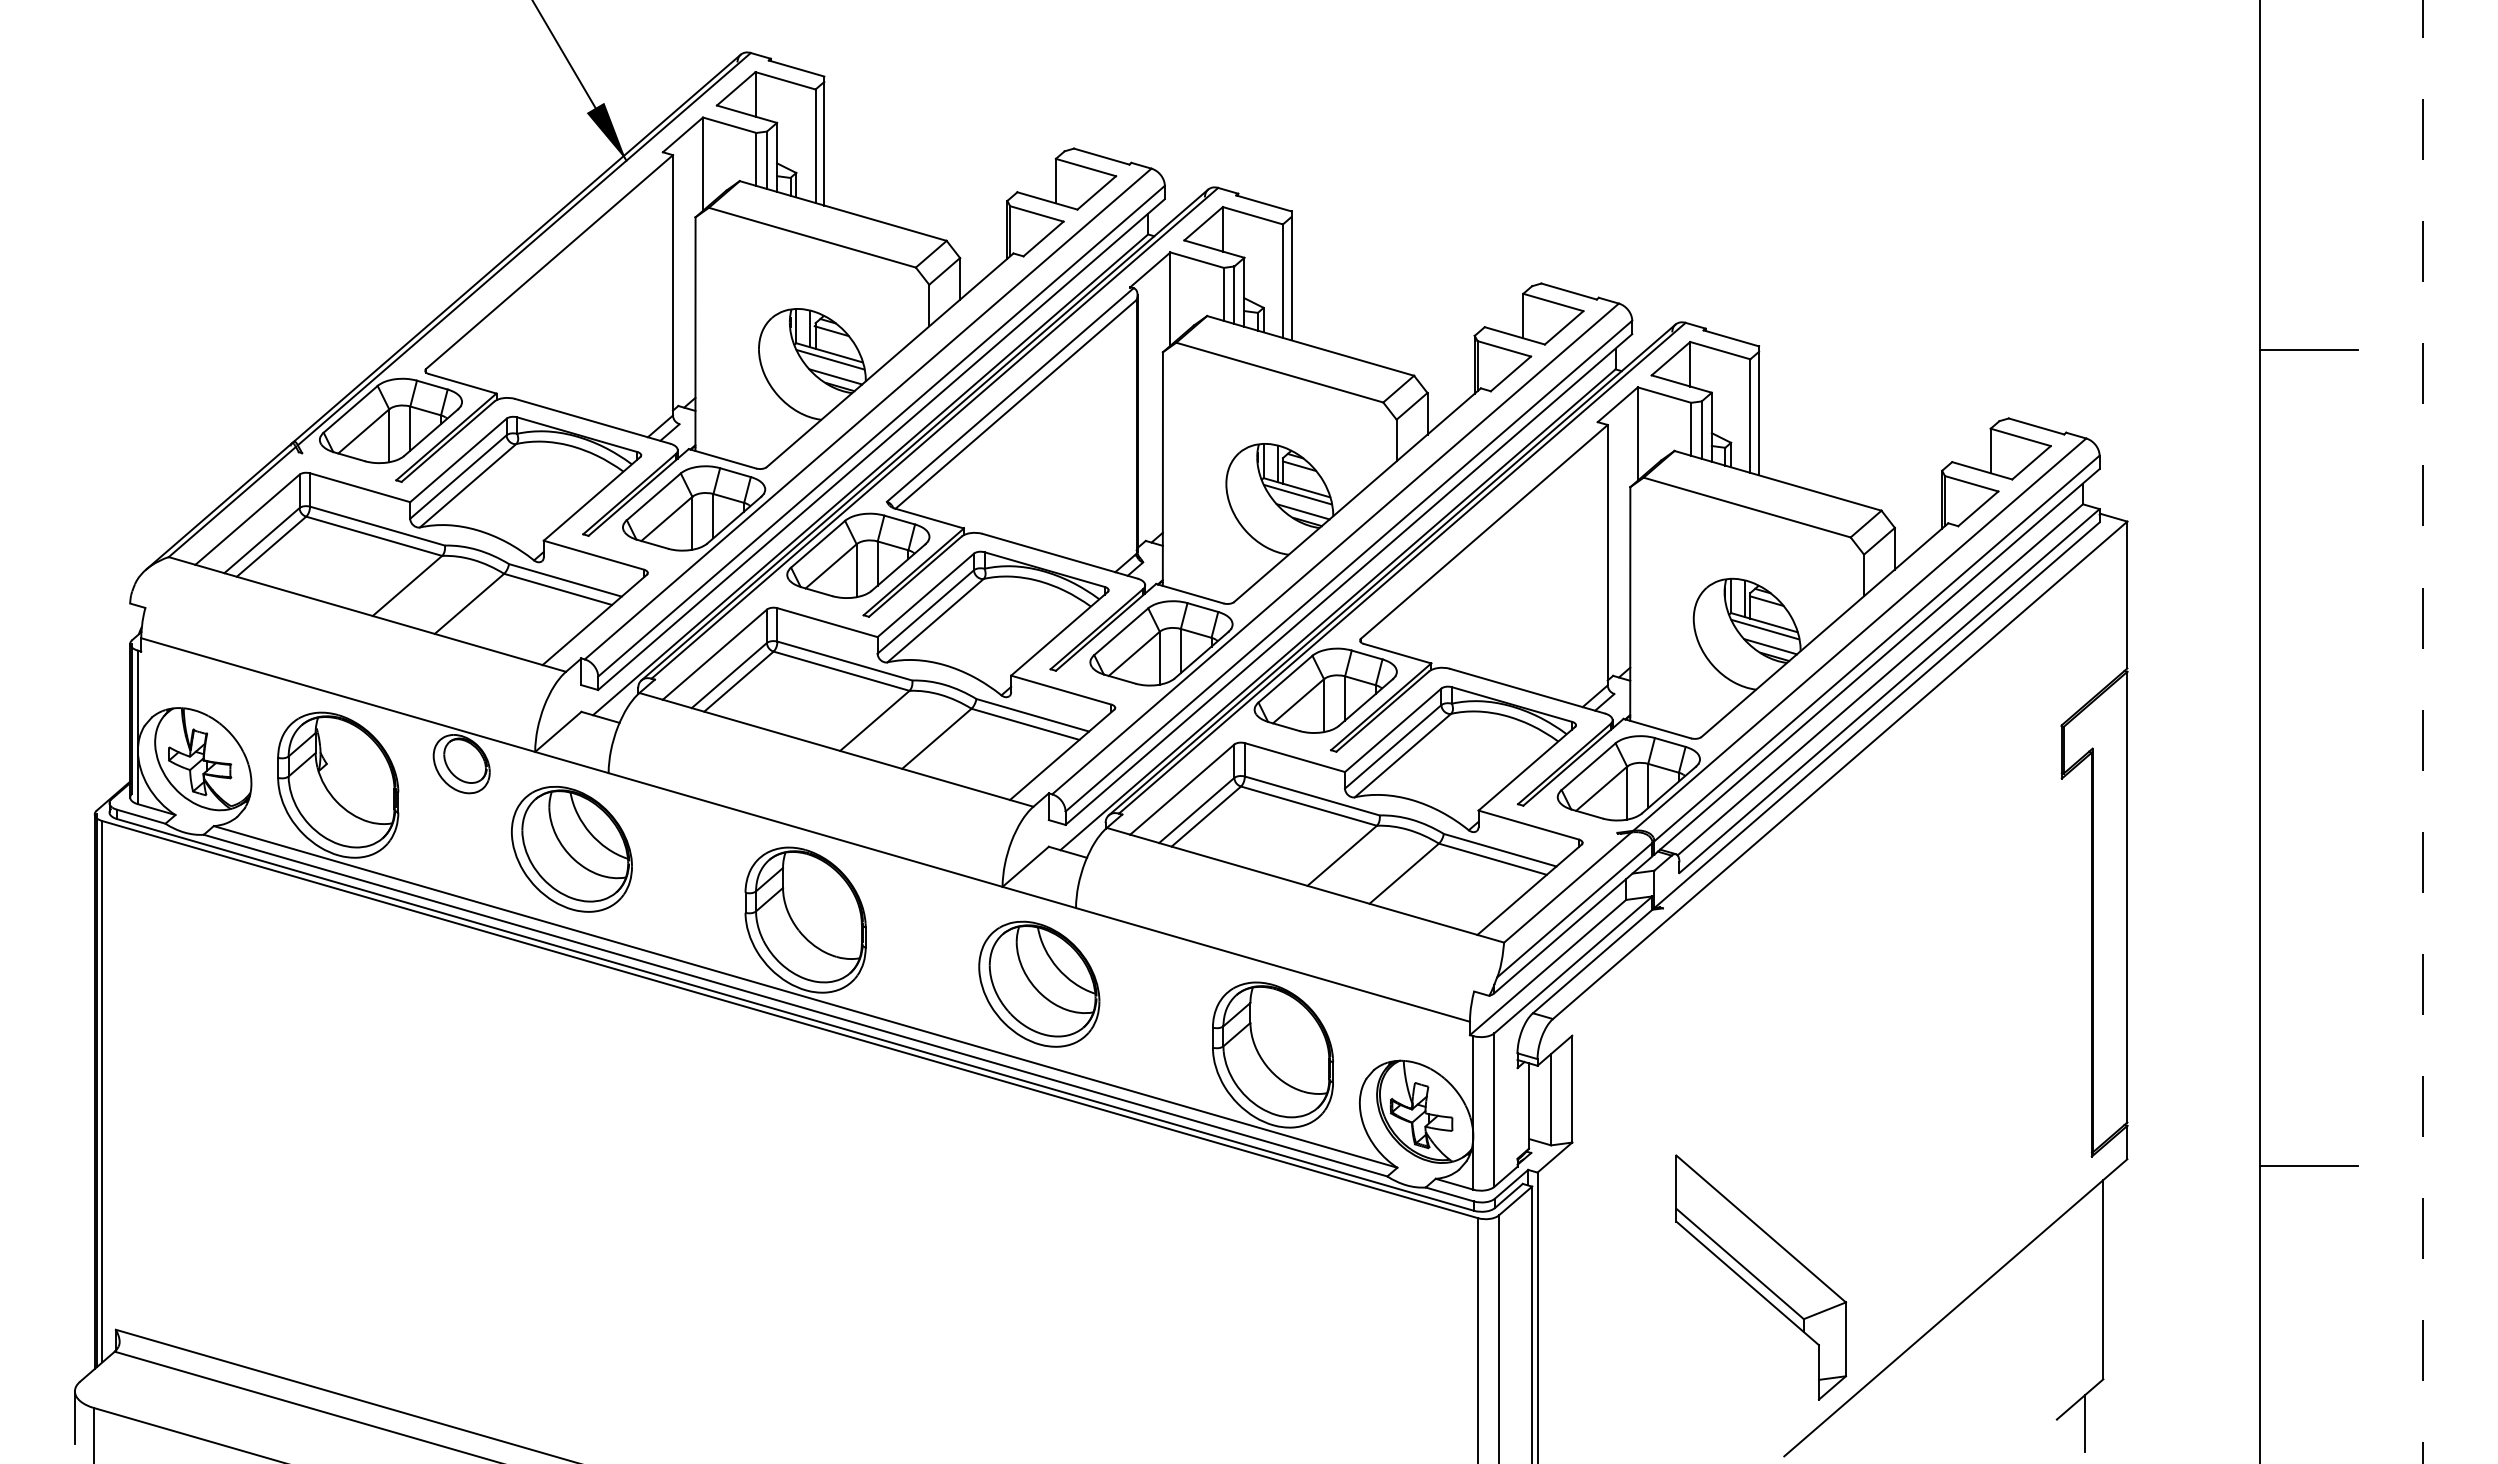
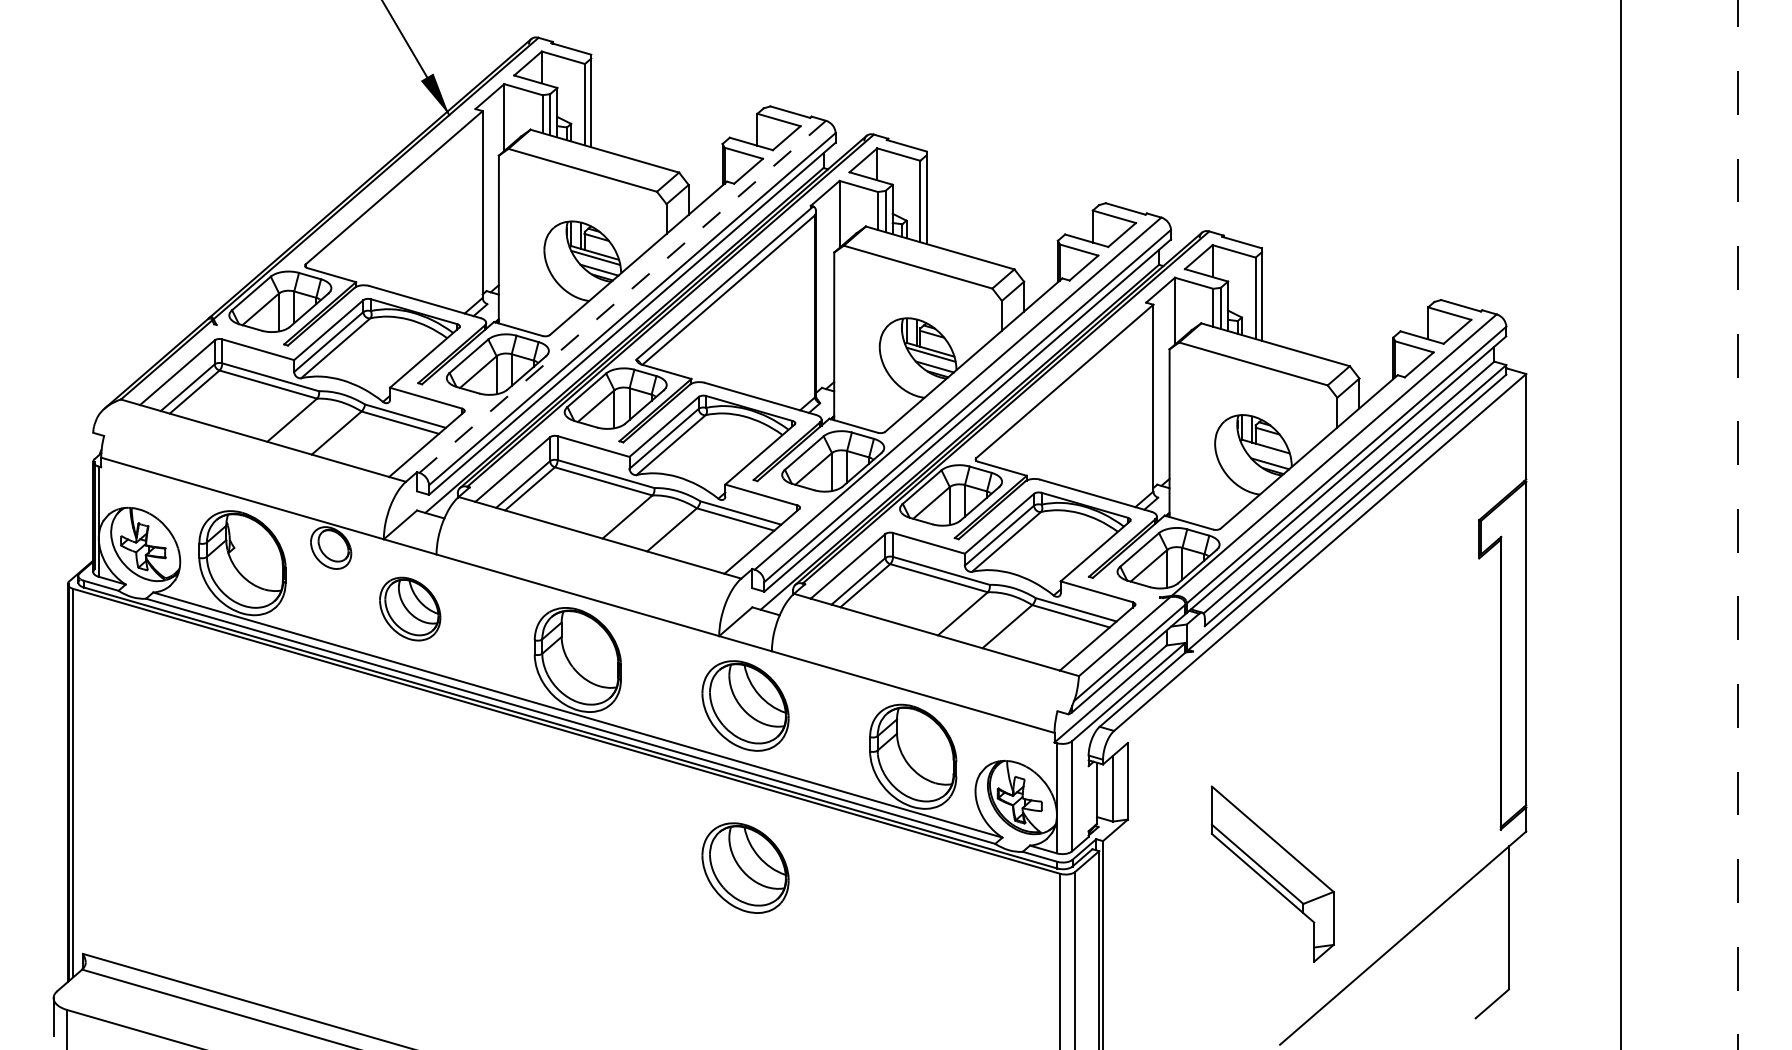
line: (2308, 349) -> (1656, 250), removed
line: (868, 414) -> (622, 297), solid -> dashed
line: (1765, 629) -> (1266, 451), removed
part: (571, 848) -> (409, 608), size x0.7
line: (2308, 1165) -> (1656, 836), removed
part: (1039, 1209) -> (745, 867), added
part: (1761, 1277) -> (1273, 874), moved
line: (2085, 1422) -> (1496, 1020), removed

